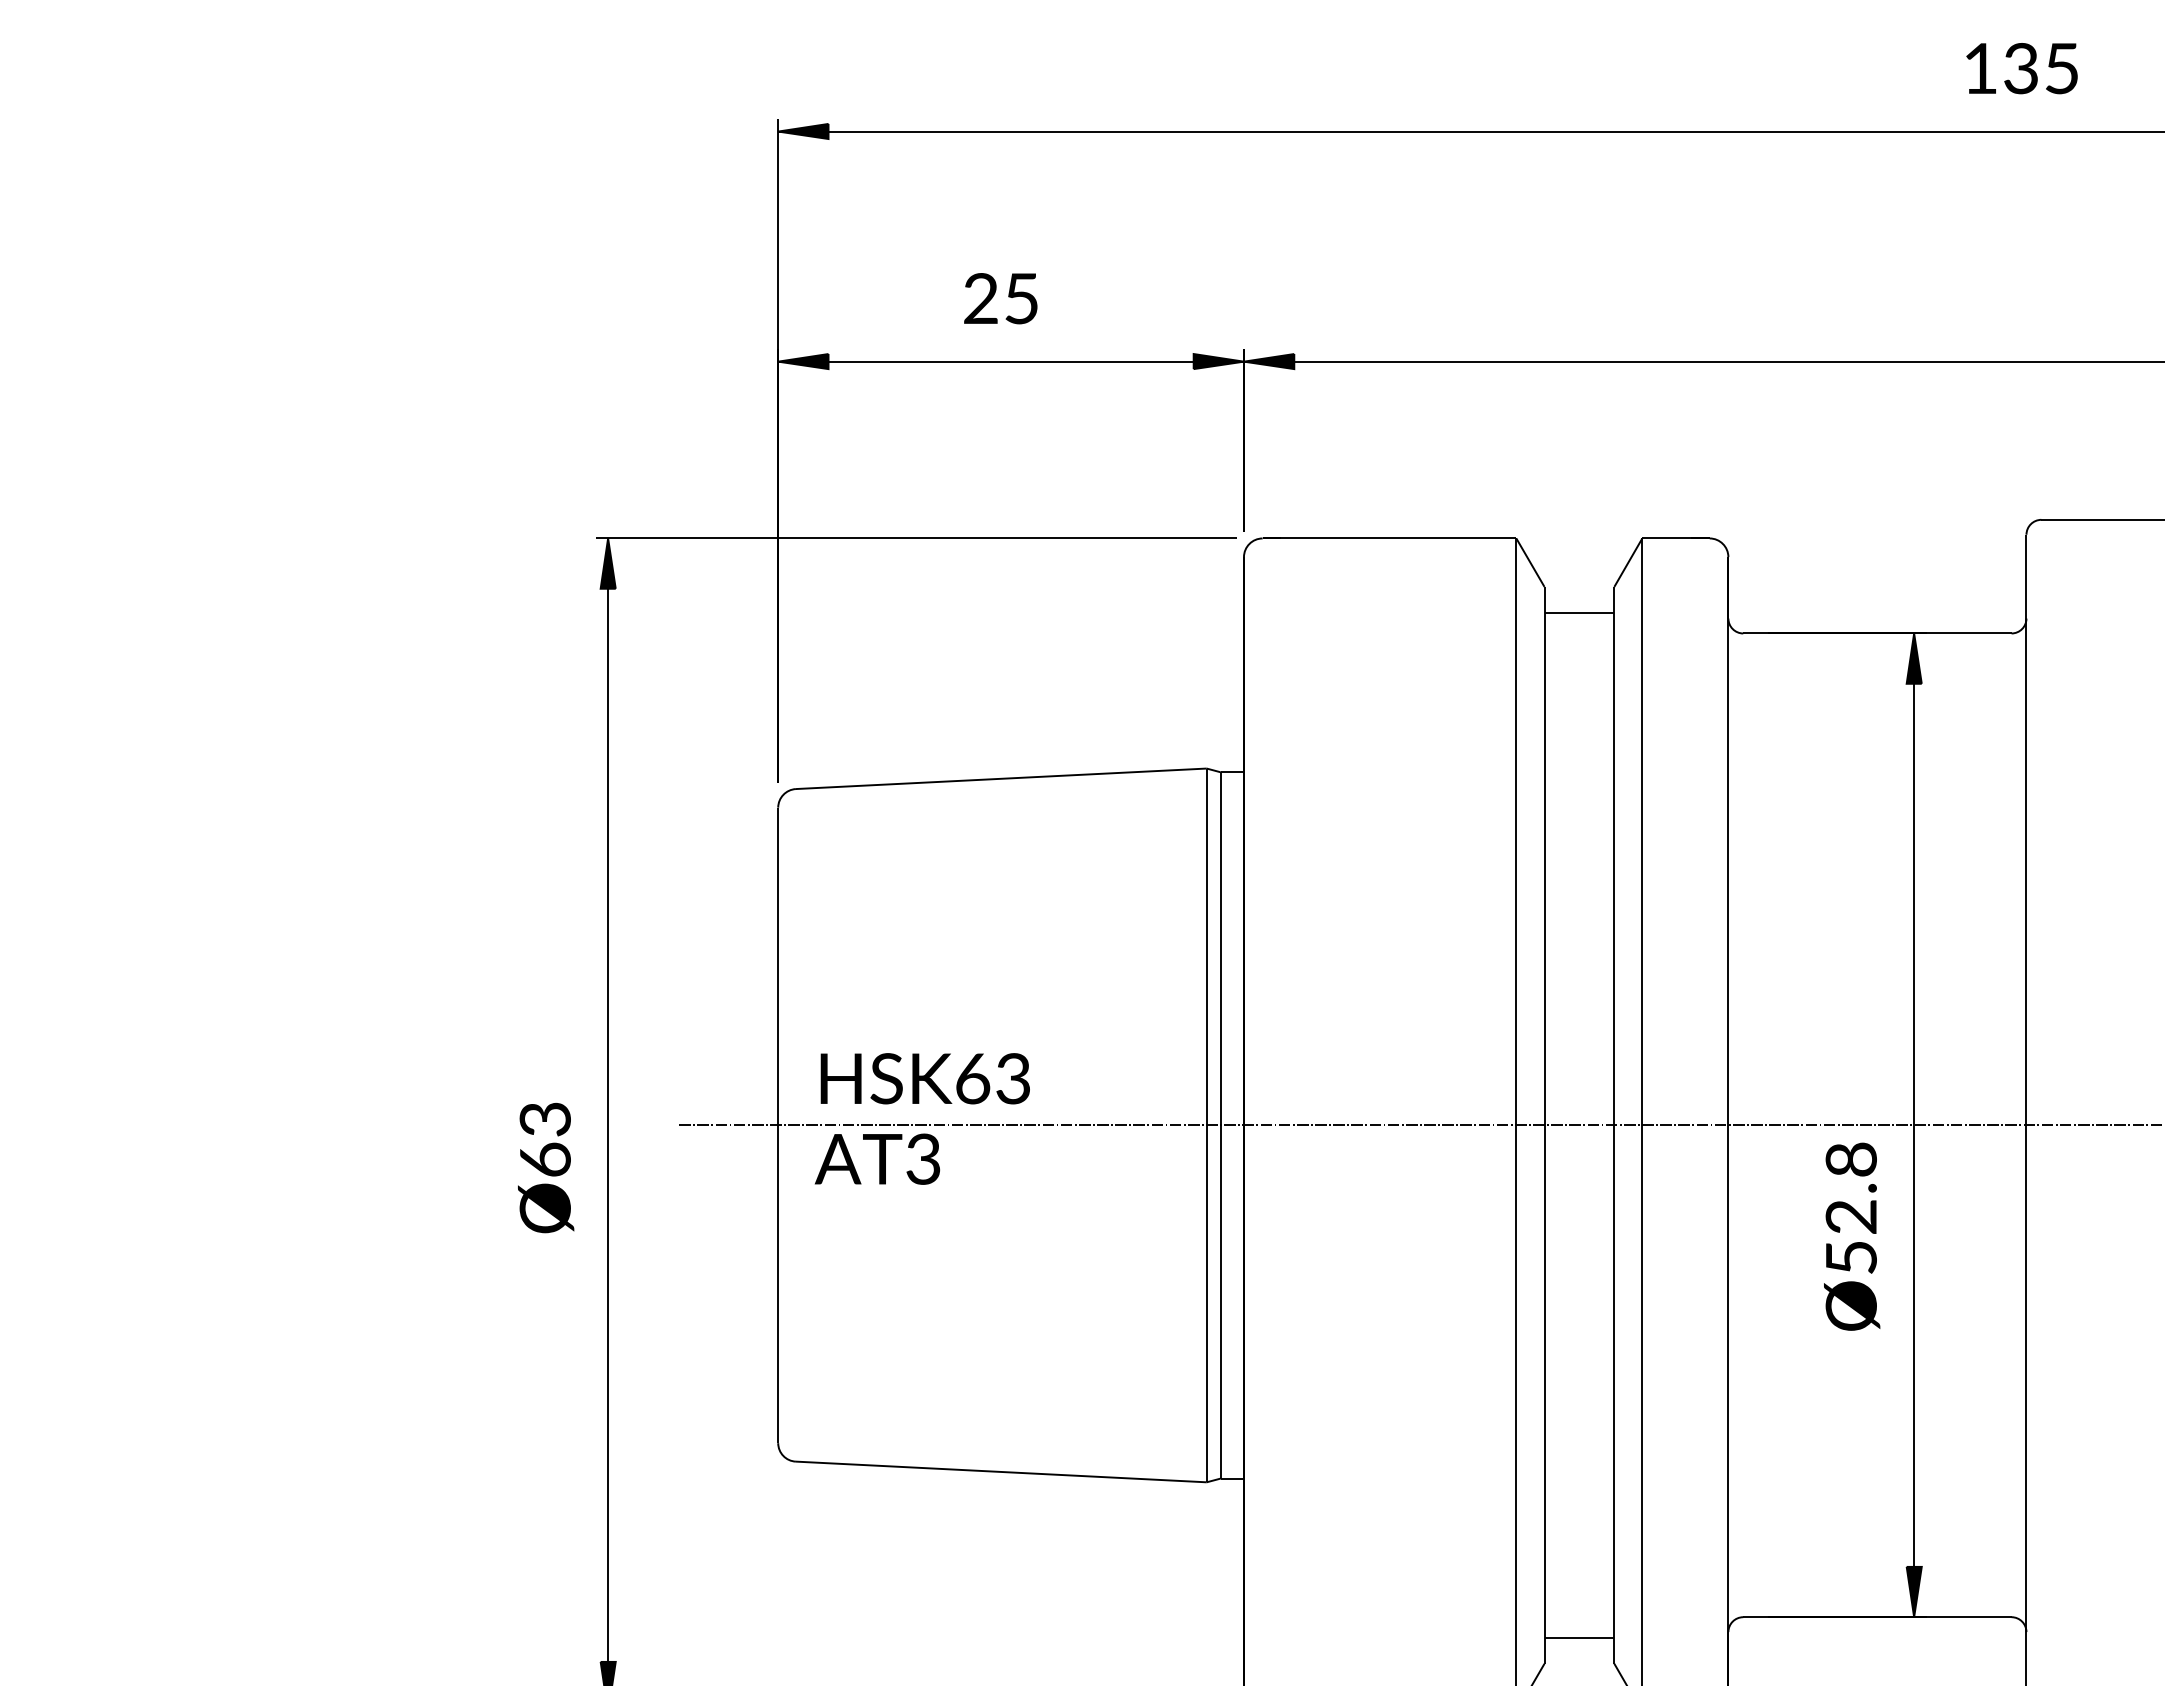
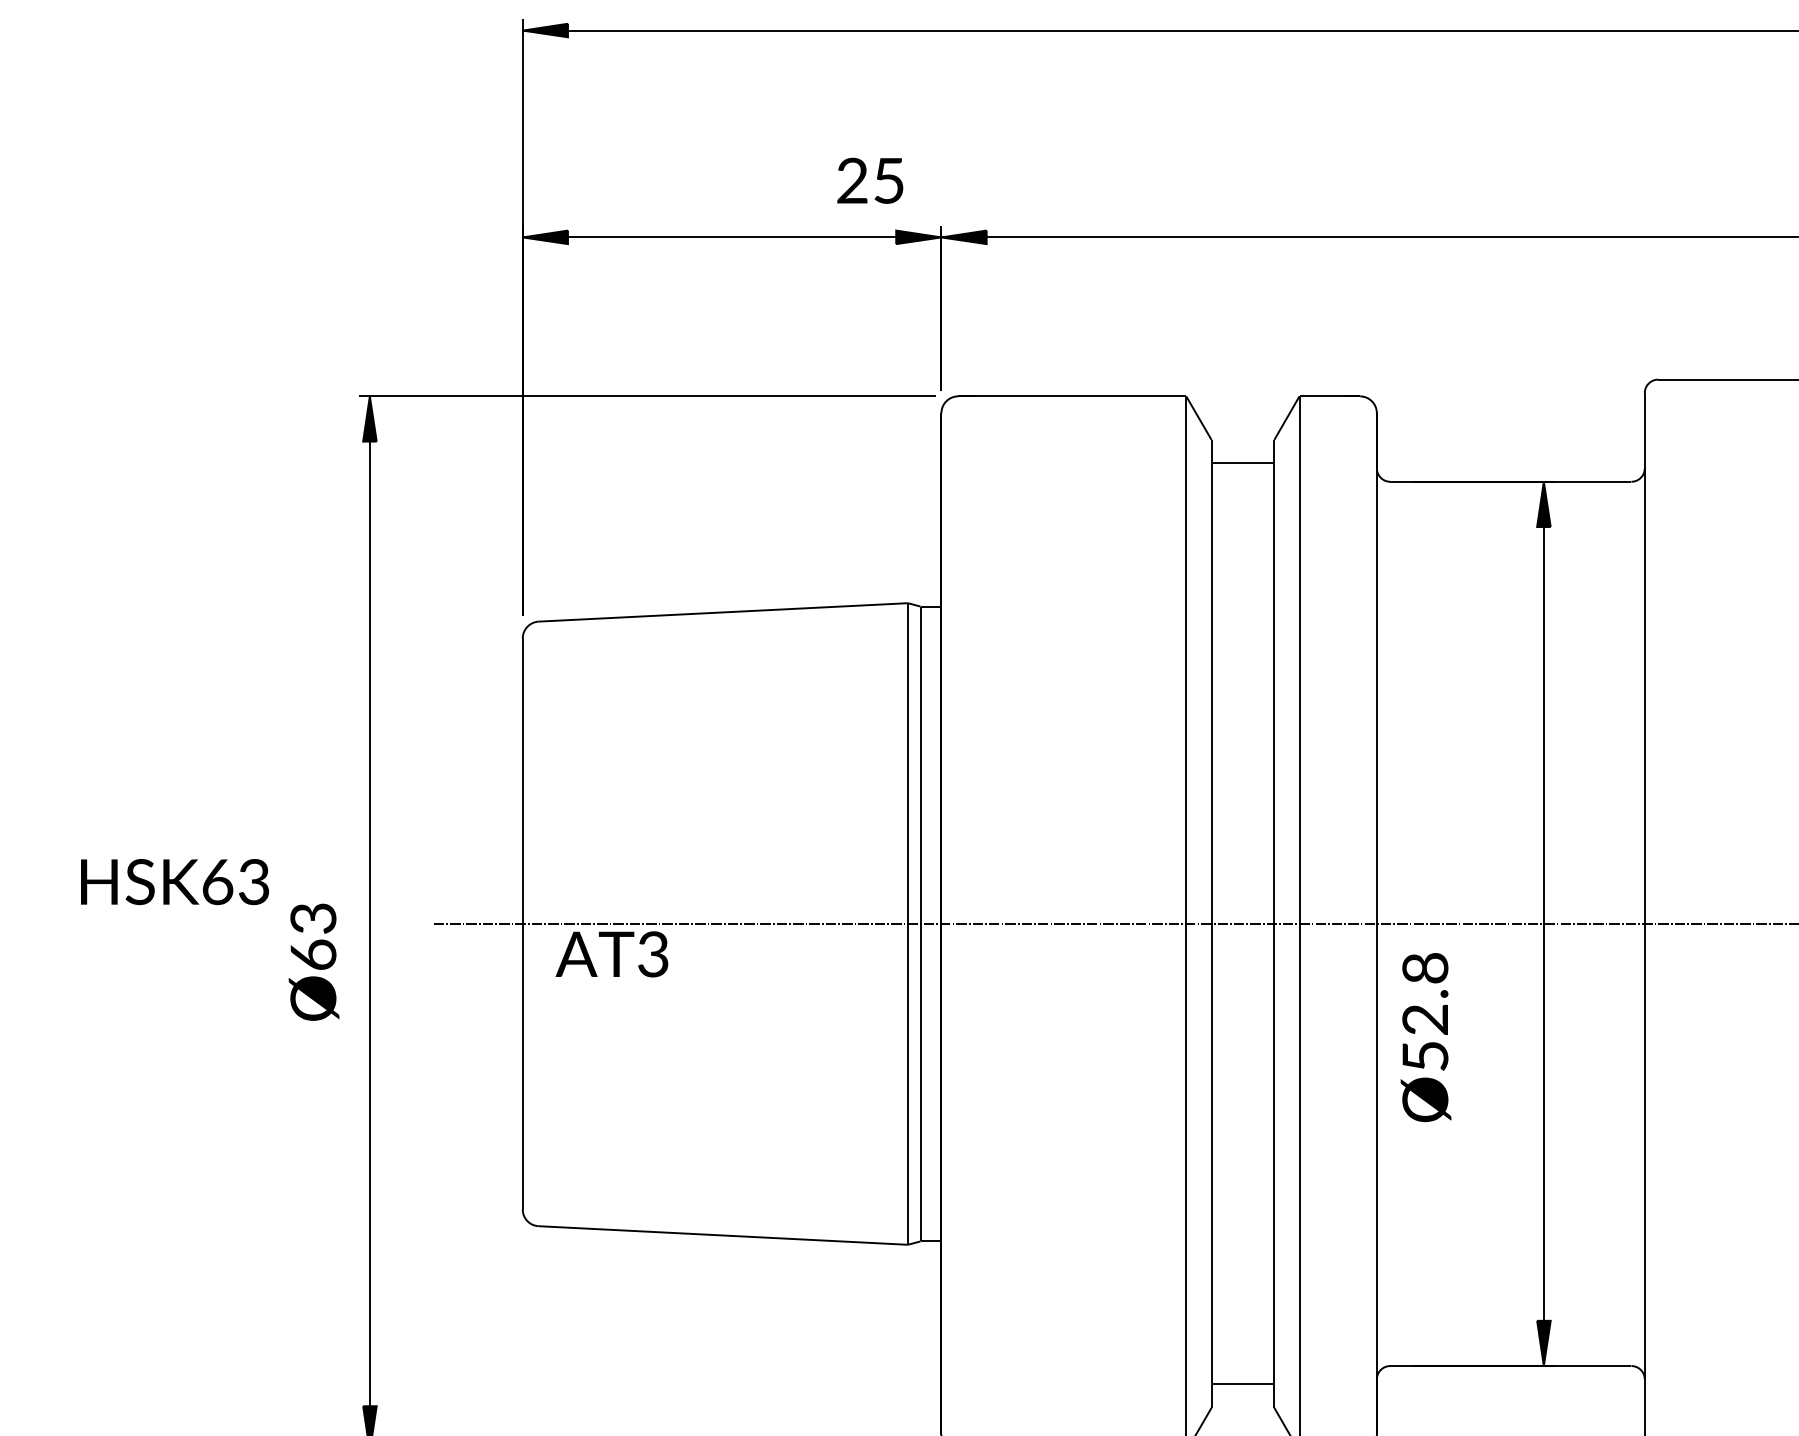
text: (1000, 298) -> (869, 180), moved
text: (924, 1078) -> (174, 881), moved
text: (1852, 1236) -> (1426, 1037), moved

